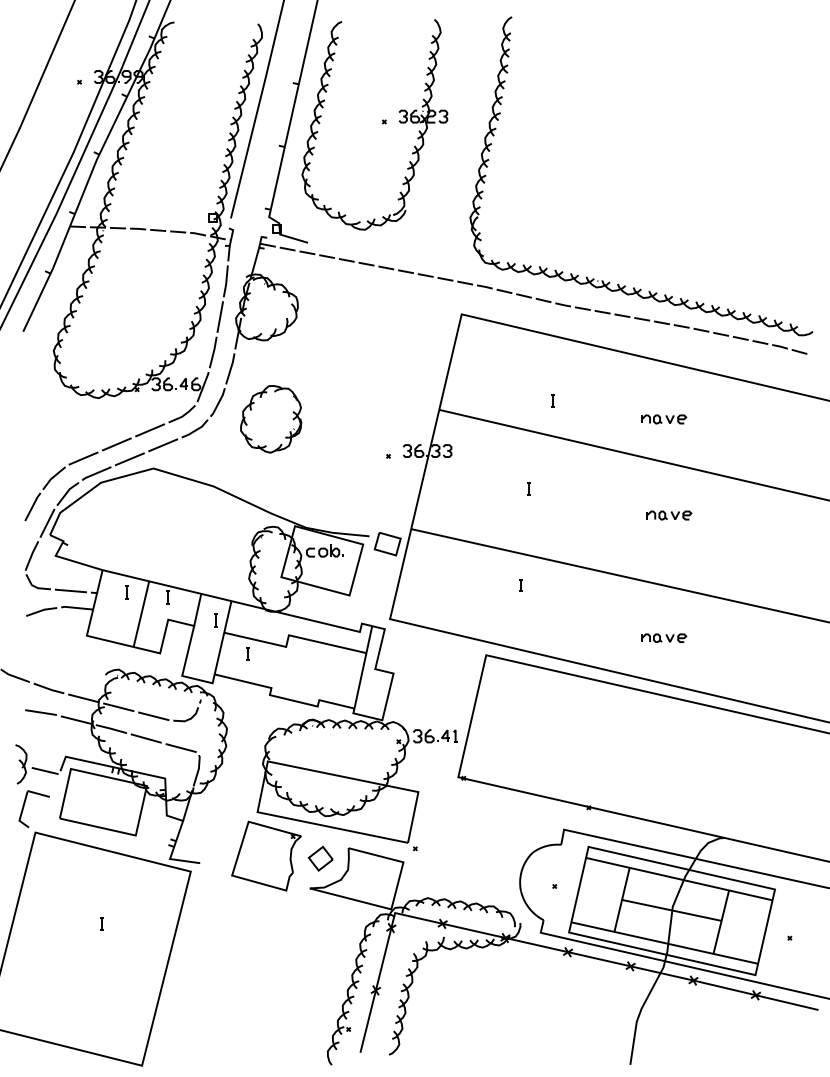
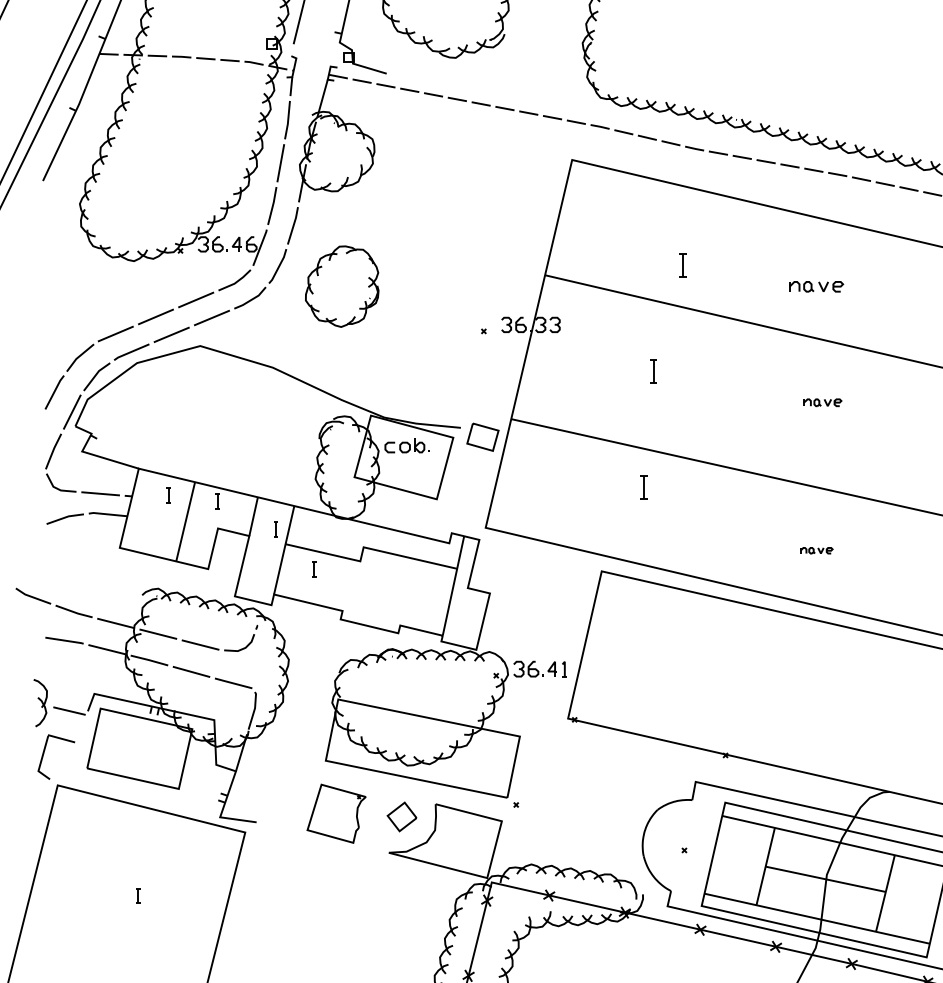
part: (552, 400) -> (681, 263), size x1.6
part: (528, 488) -> (652, 370), size x1.6
part: (669, 515) -> (822, 402), size x0.7
part: (520, 585) -> (643, 487), size x1.6
part: (664, 637) -> (816, 549), size x0.6
part: (266, 855) -> (336, 813), size x0.7

